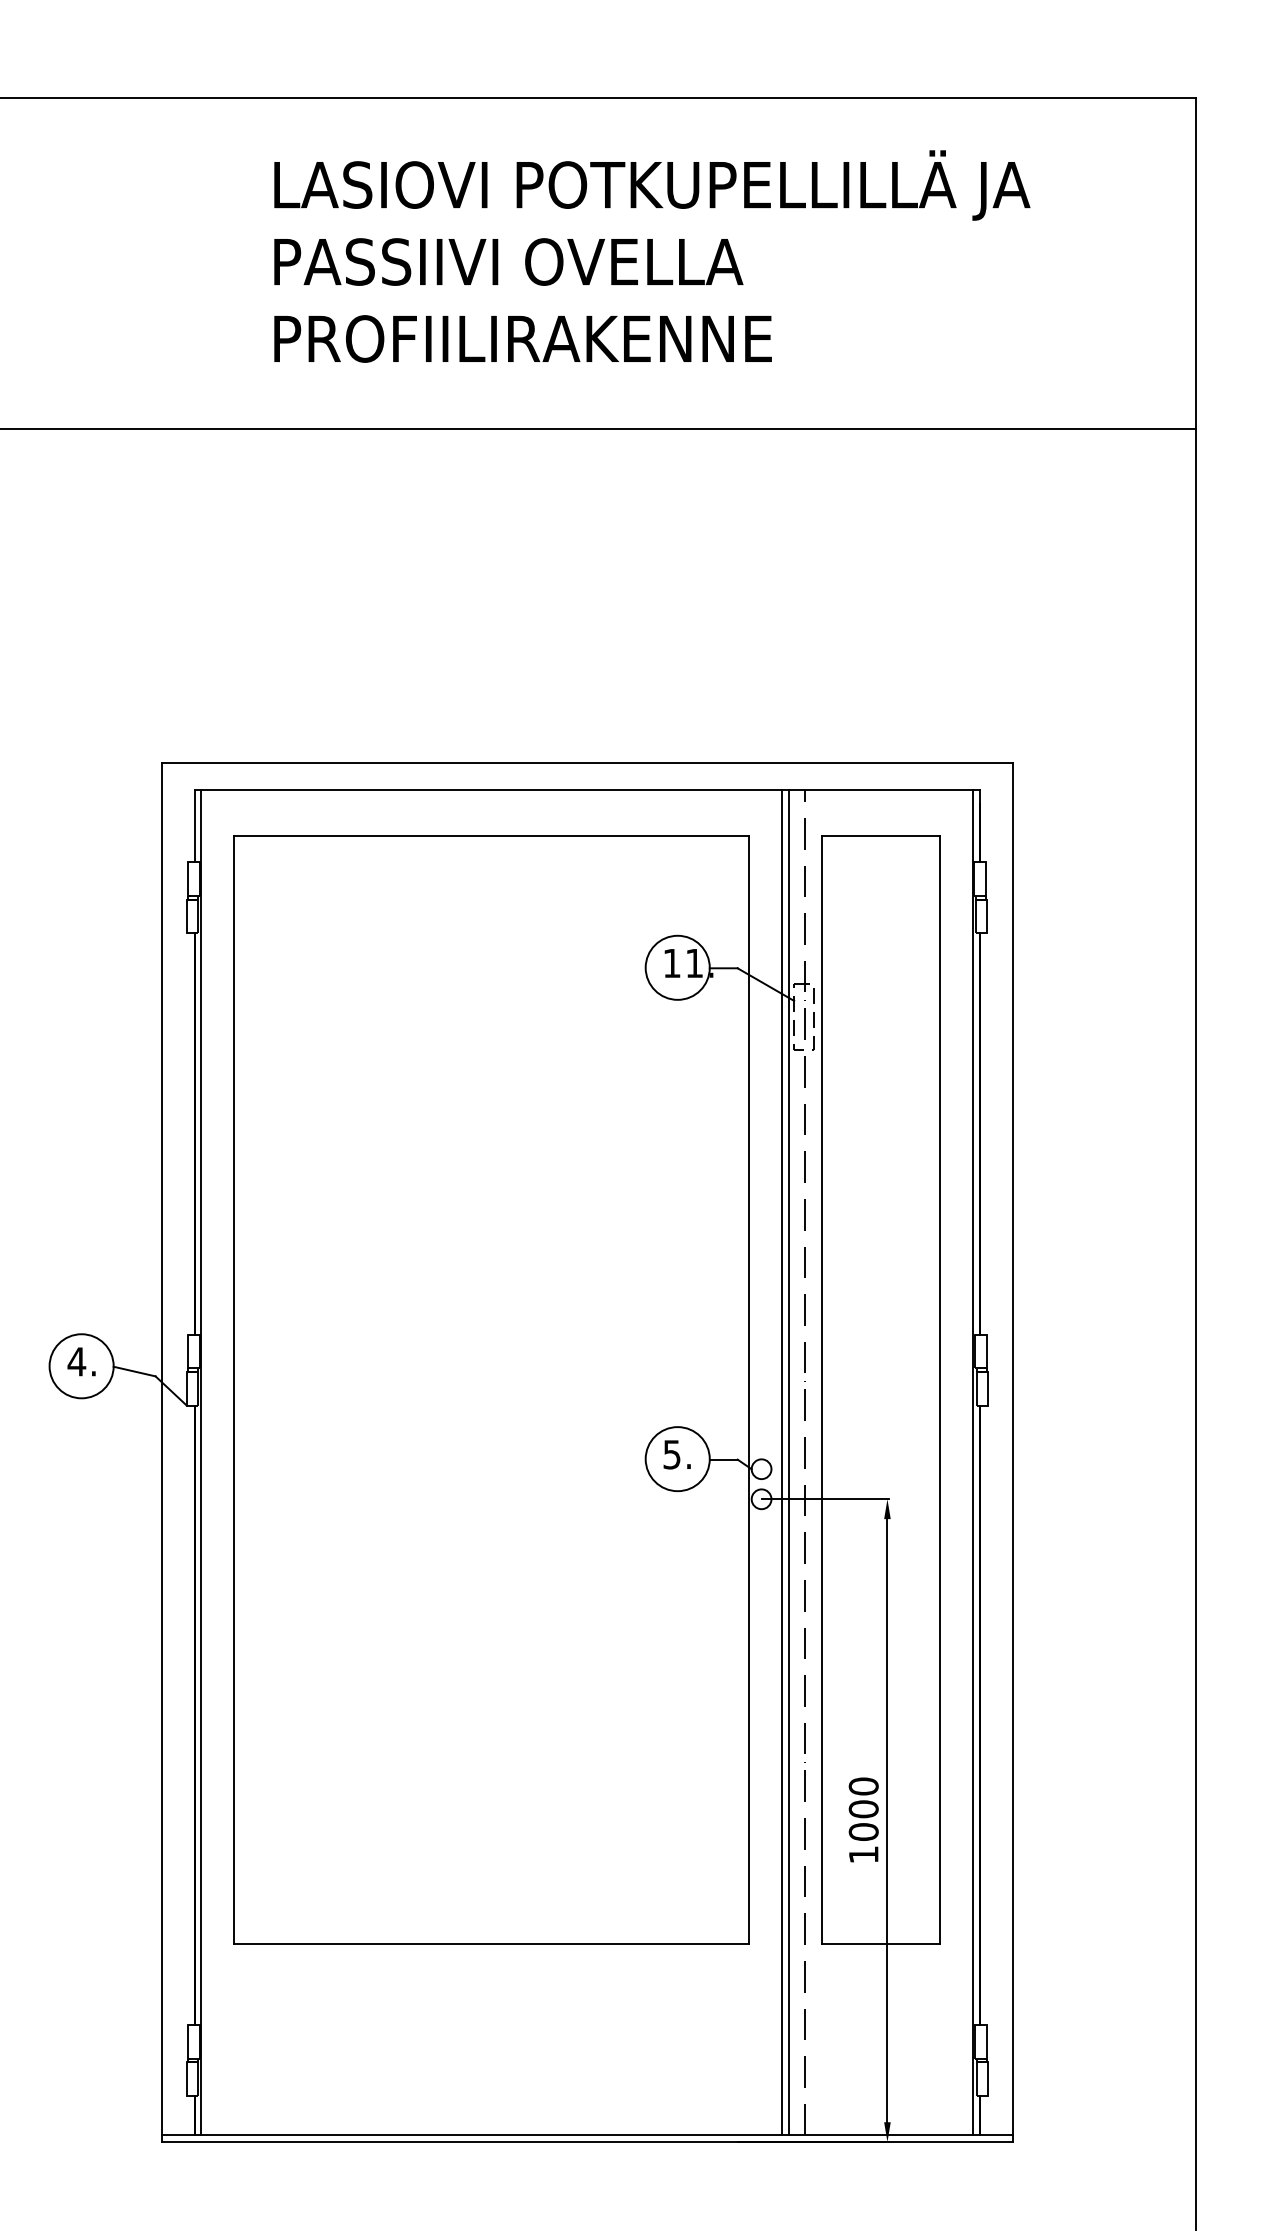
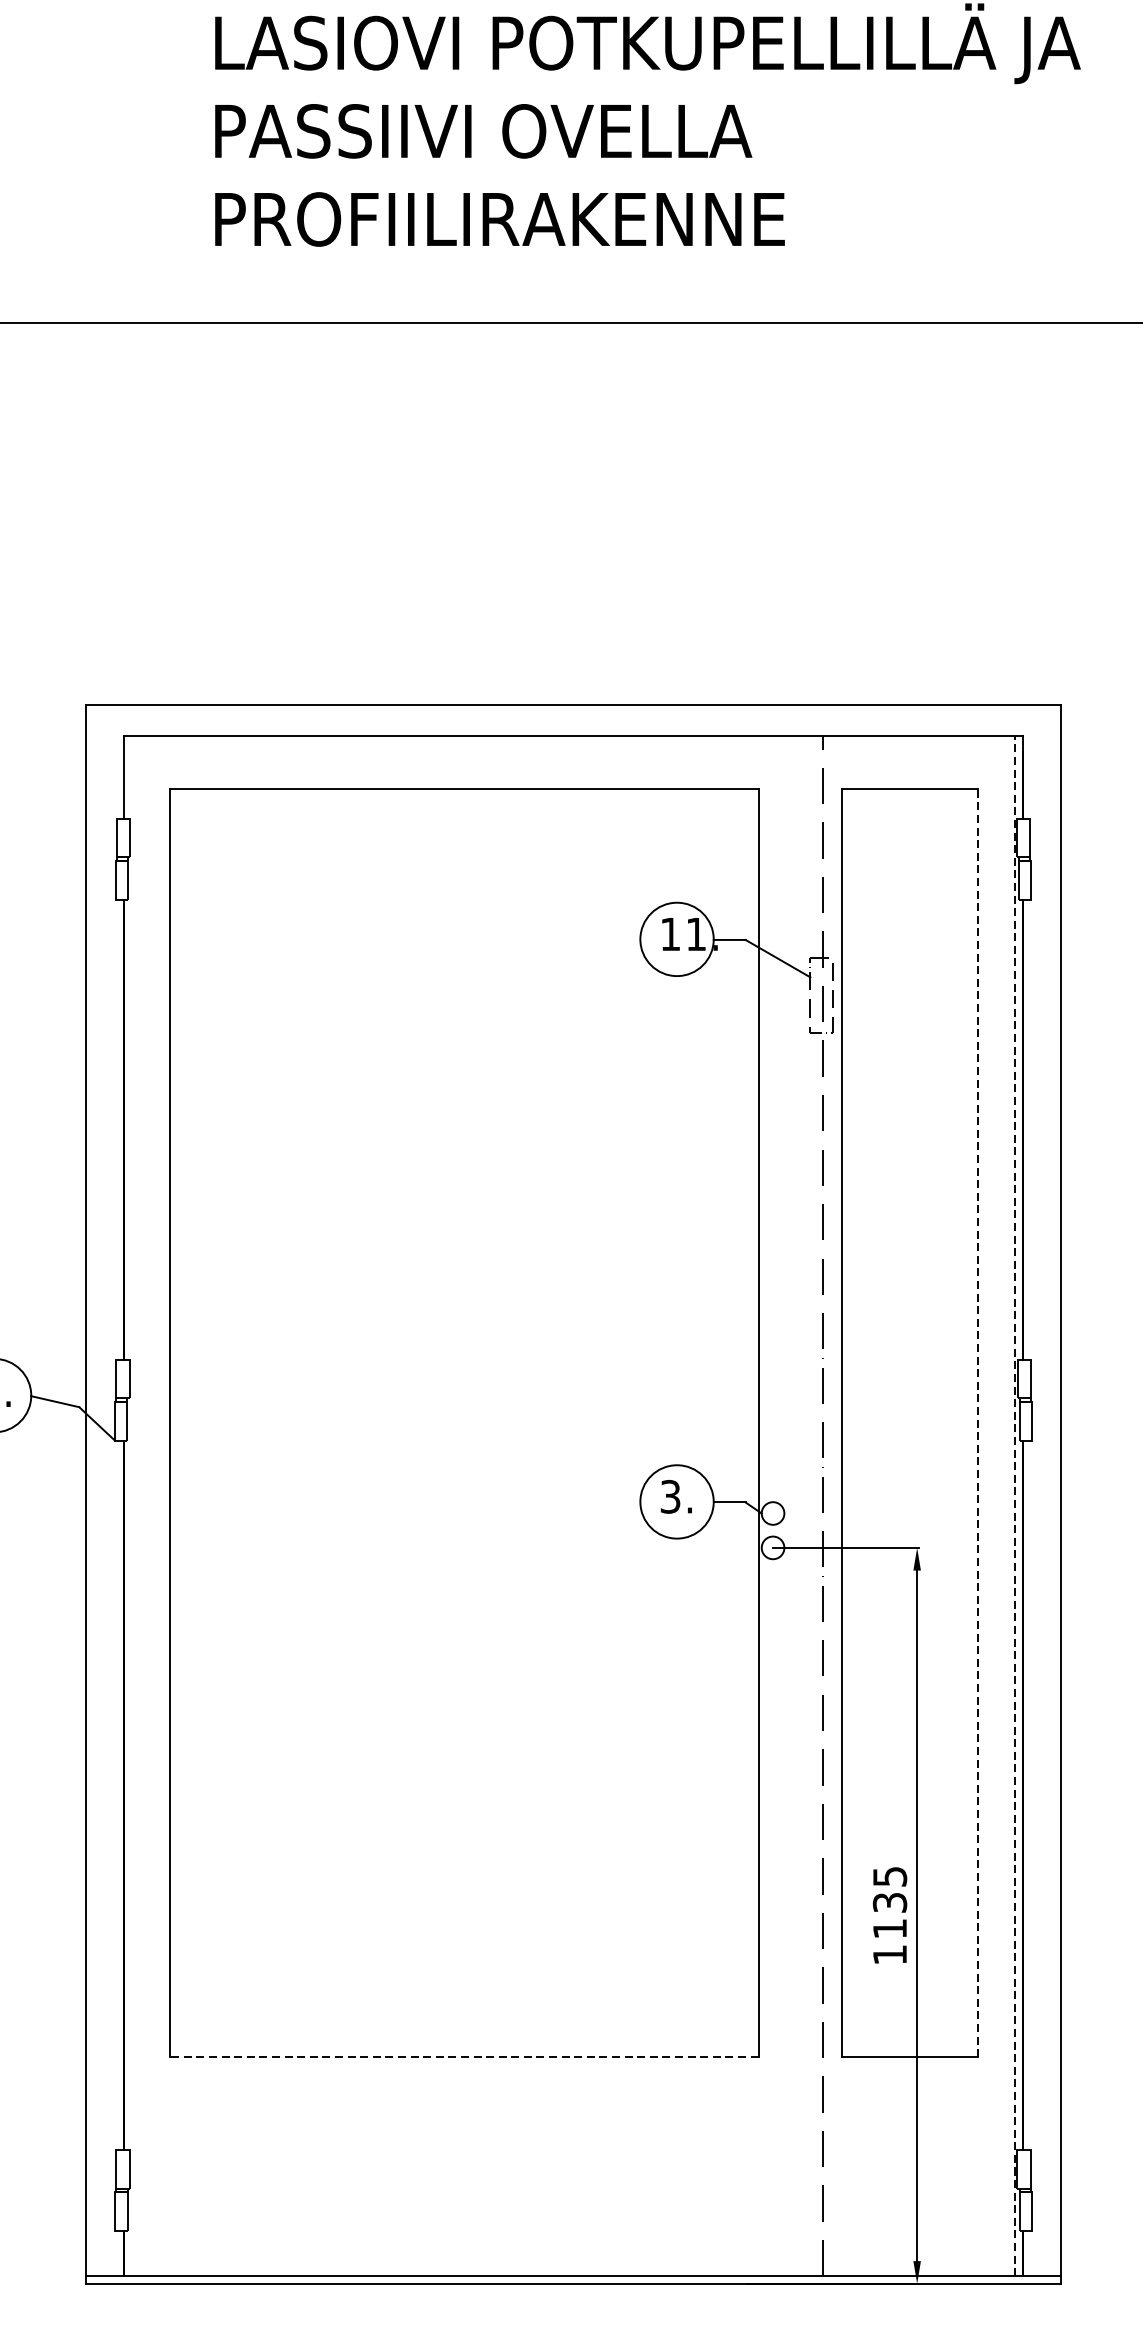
line: (940, 1389) -> (977, 1422), solid -> dashed
text: (672, 1453) -> (671, 1495), 5. -> 3.
line: (201, 1462) -> (131, 1505), removed
line: (781, 1462) -> (795, 1505), removed
line: (788, 1462) -> (803, 1505), removed
line: (973, 1462) -> (1015, 1505), solid -> dashed
text: (863, 1808) -> (889, 1901), 1000 -> 1135
line: (491, 1944) -> (463, 2057), solid -> dashed

